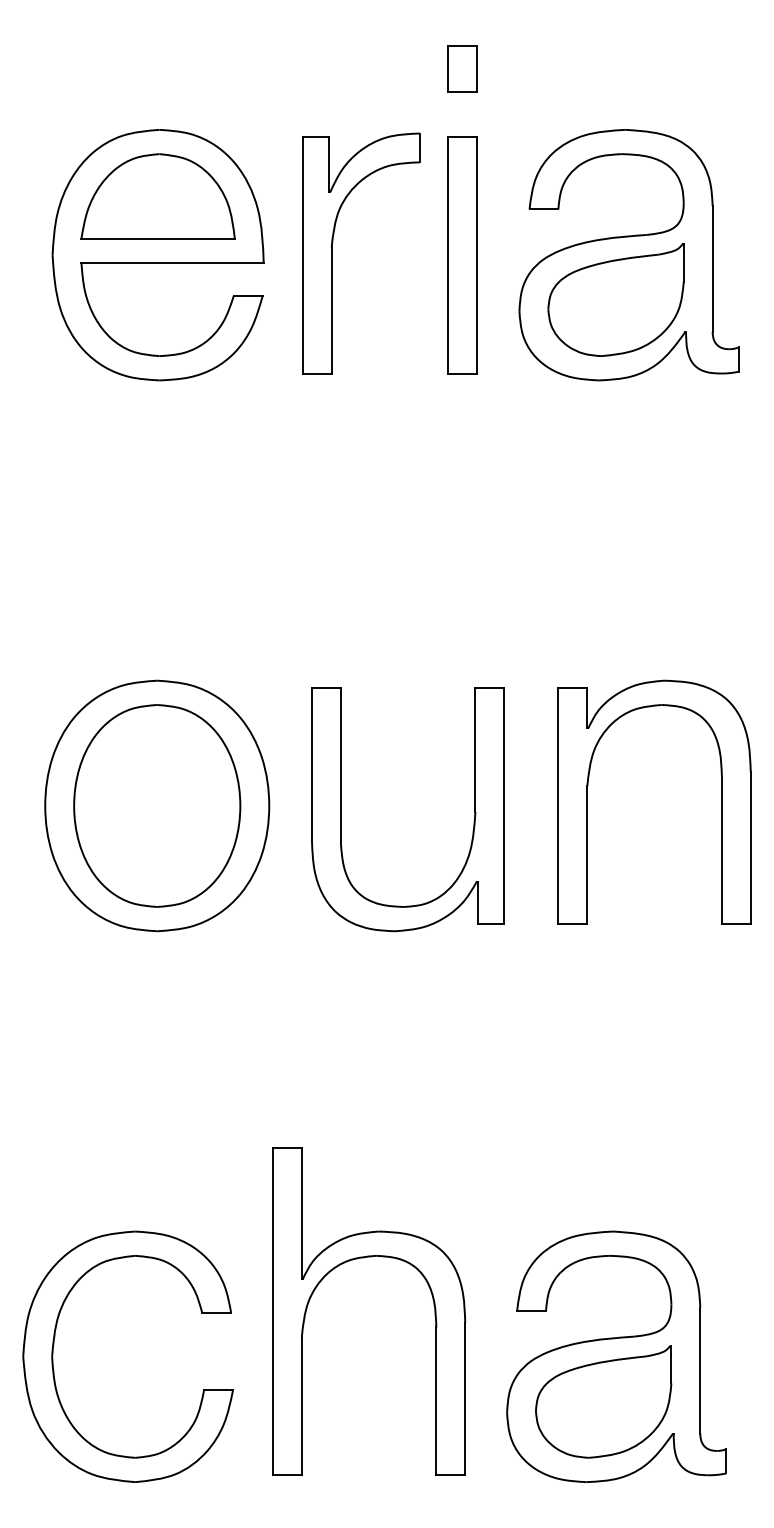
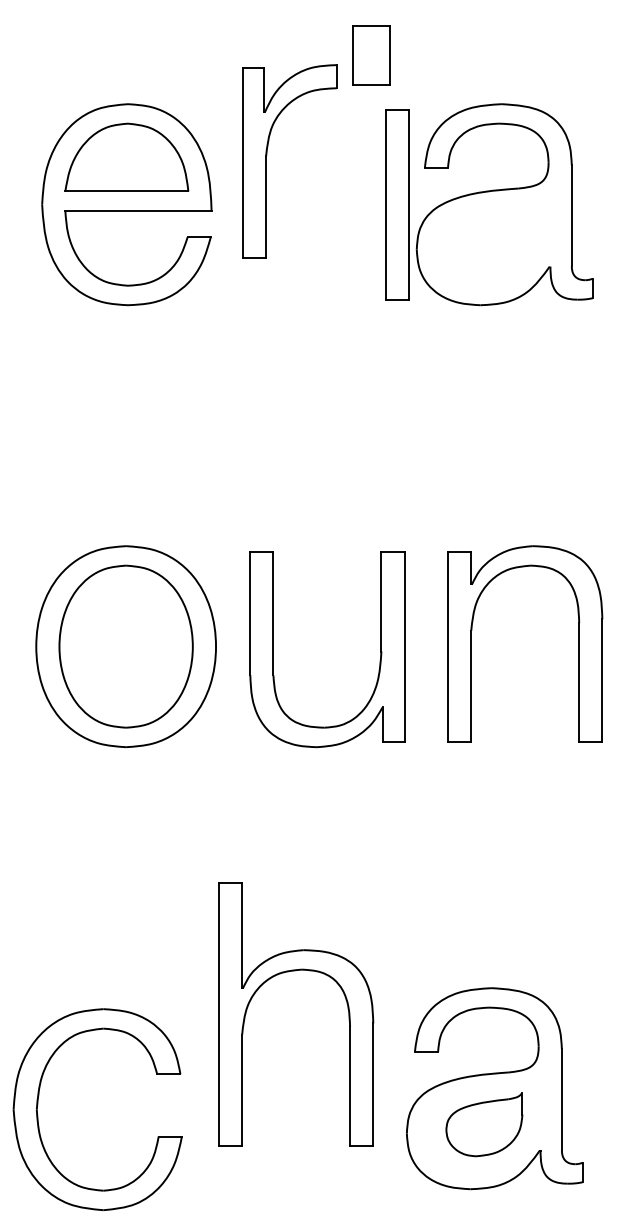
part: (461, 69) -> (370, 55), size x1.6
part: (333, 246) -> (267, 155), moved
part: (461, 254) -> (397, 204), moved
part: (616, 299) -> (494, 240), removed
part: (359, 1259) -> (288, 972), moved
part: (54, 1351) -> (38, 1105), moved
part: (603, 1401) -> (484, 1124), size x0.7

